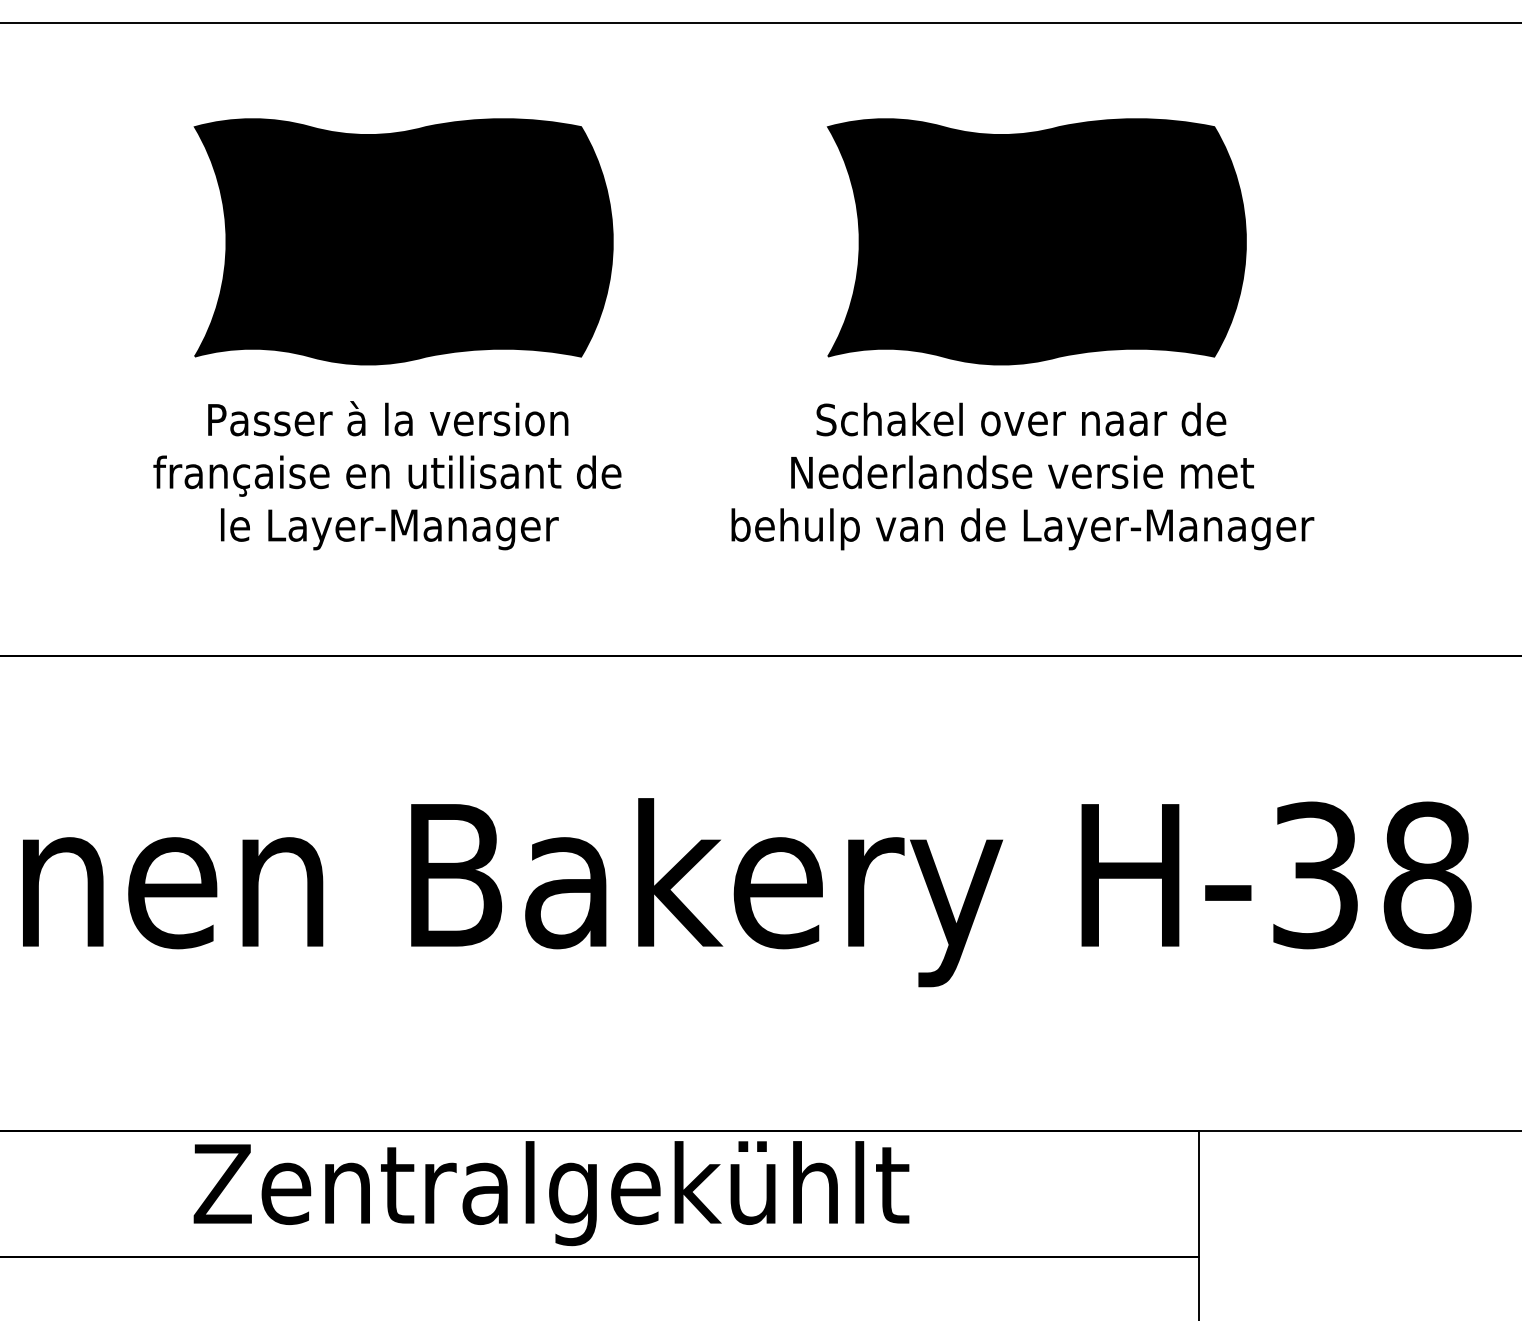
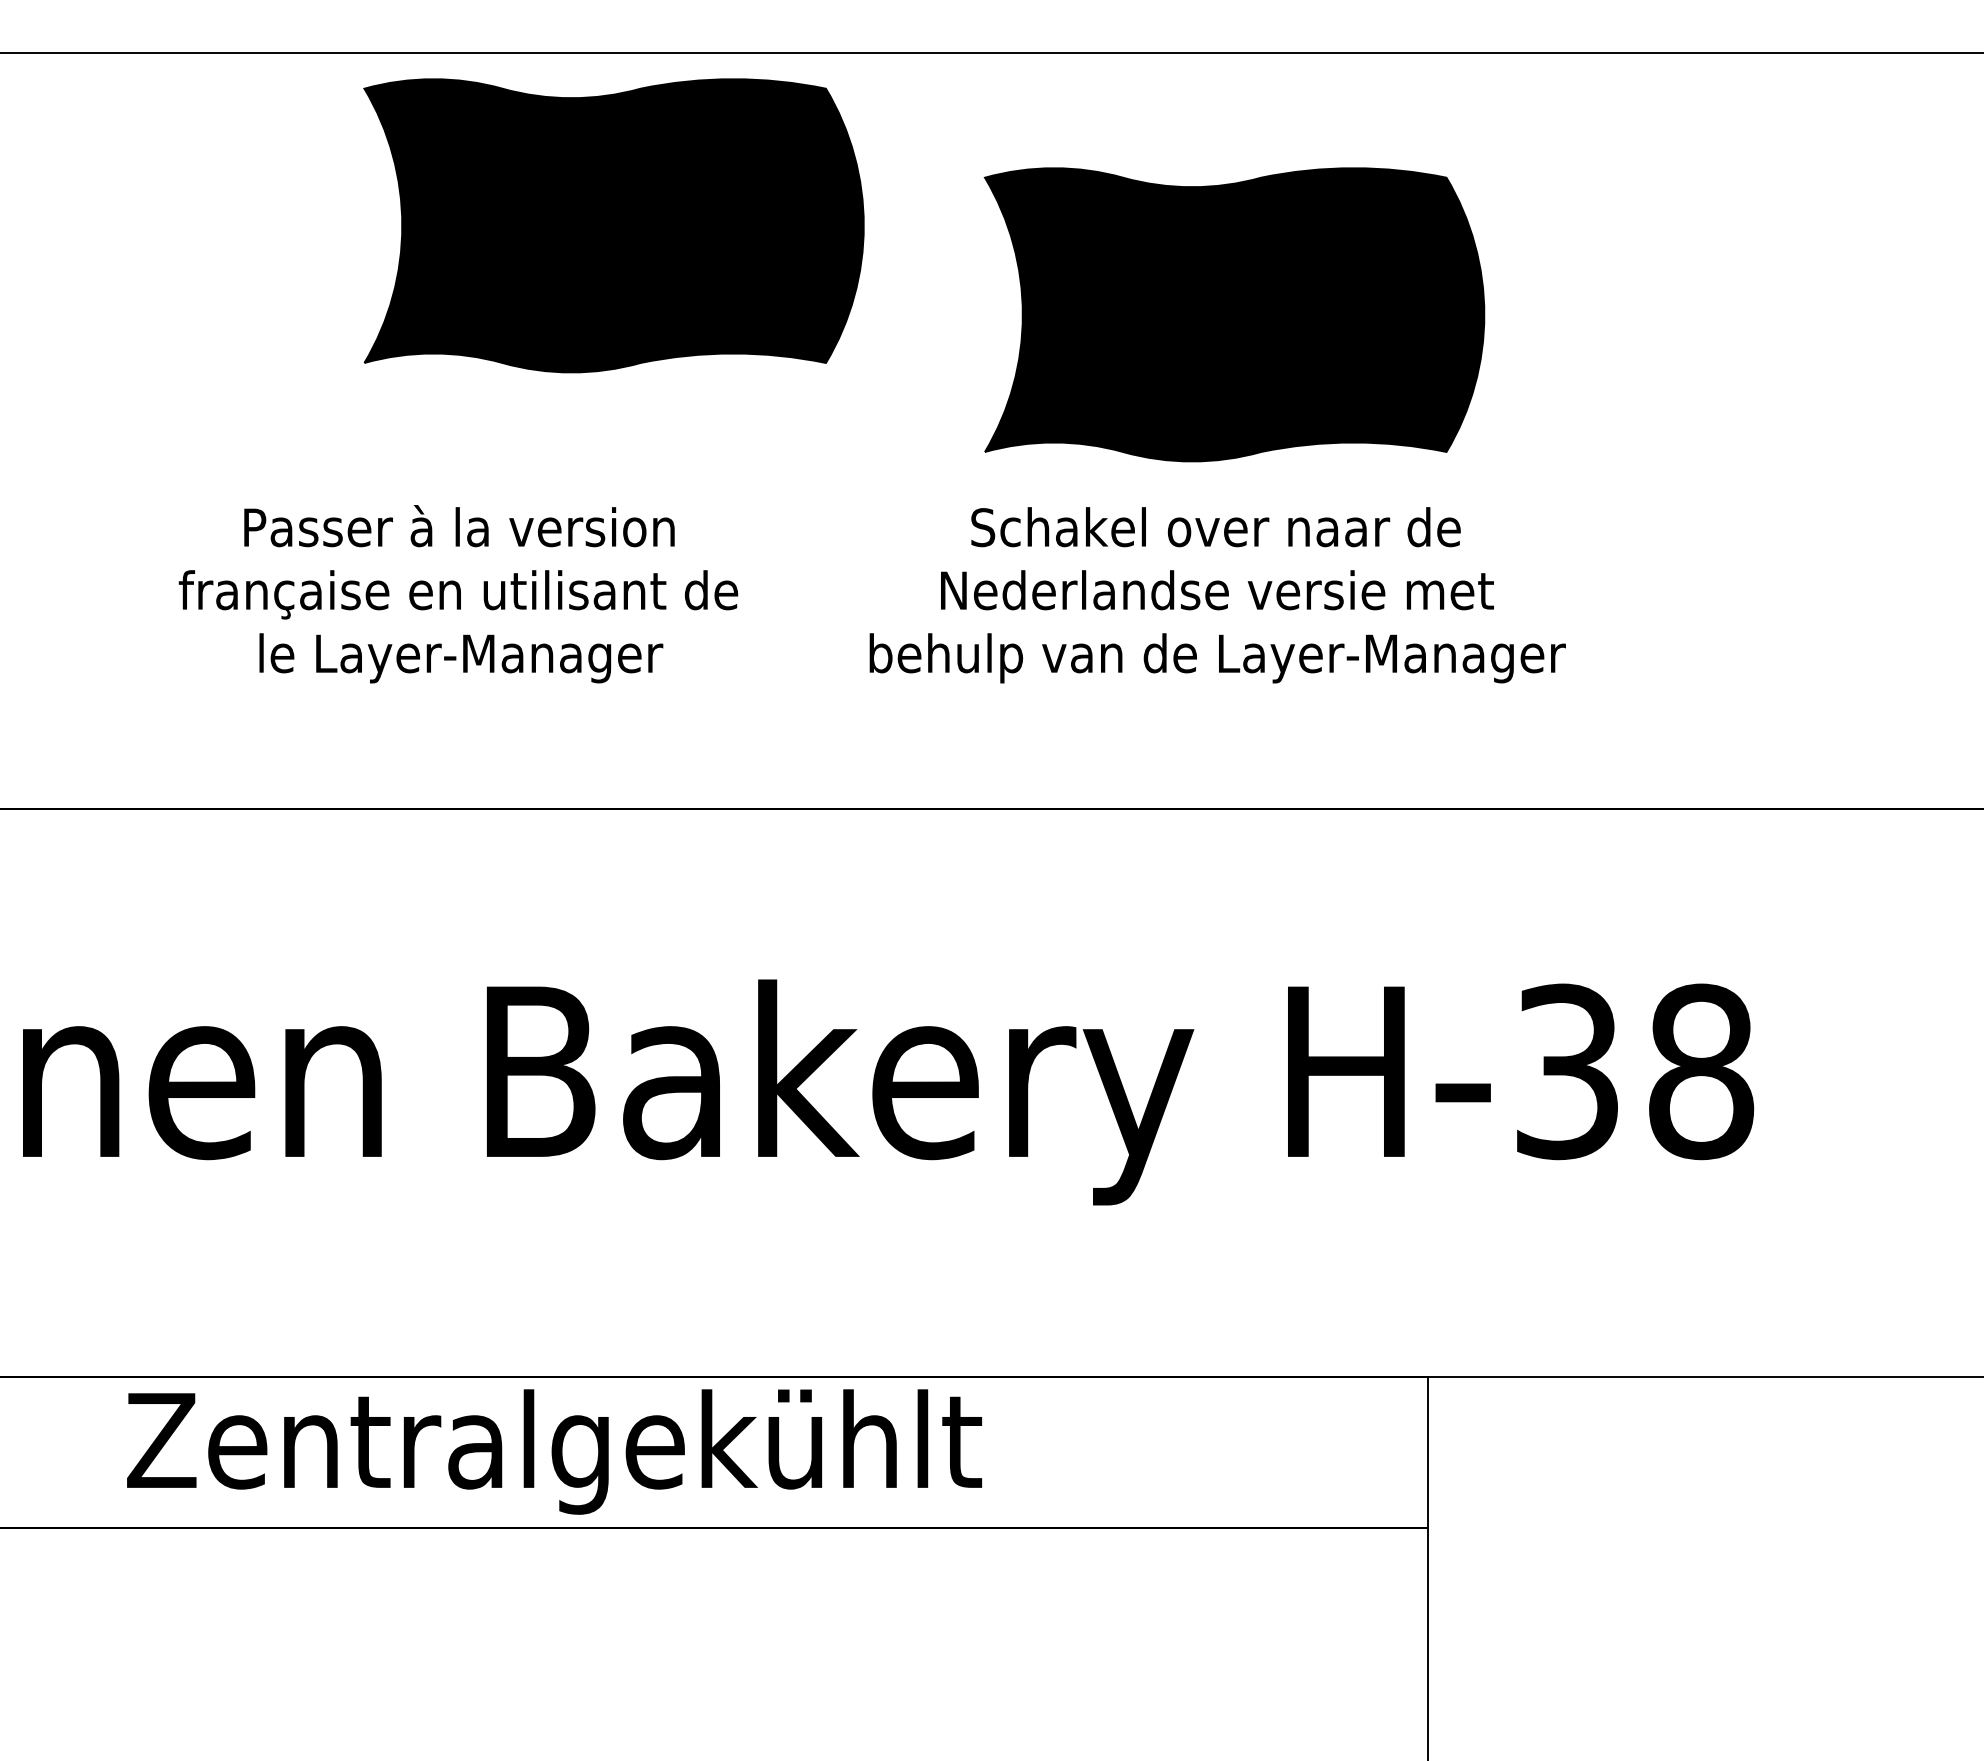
part: (403, 241) -> (613, 225), moved
text: (551, 1193) -> (554, 1451), moved

